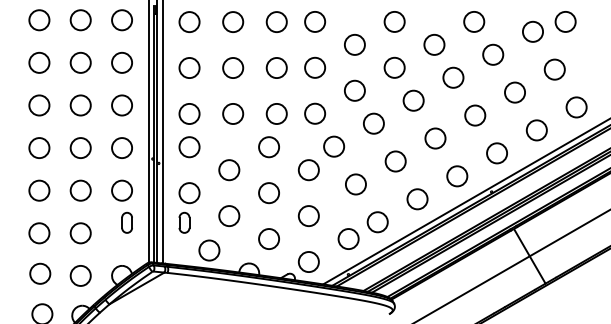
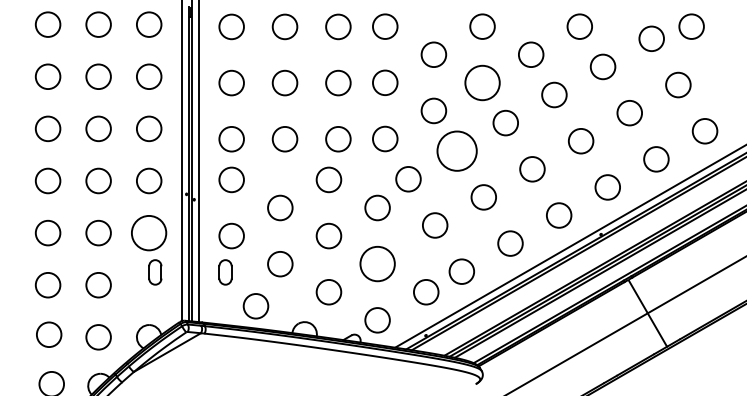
circle: (394, 67) -> (482, 82), size x1.4
circle: (373, 123) -> (456, 150), size x1.6
circle: (122, 190) -> (149, 232), size x1.4
circle: (308, 216) -> (377, 264), size x1.4

